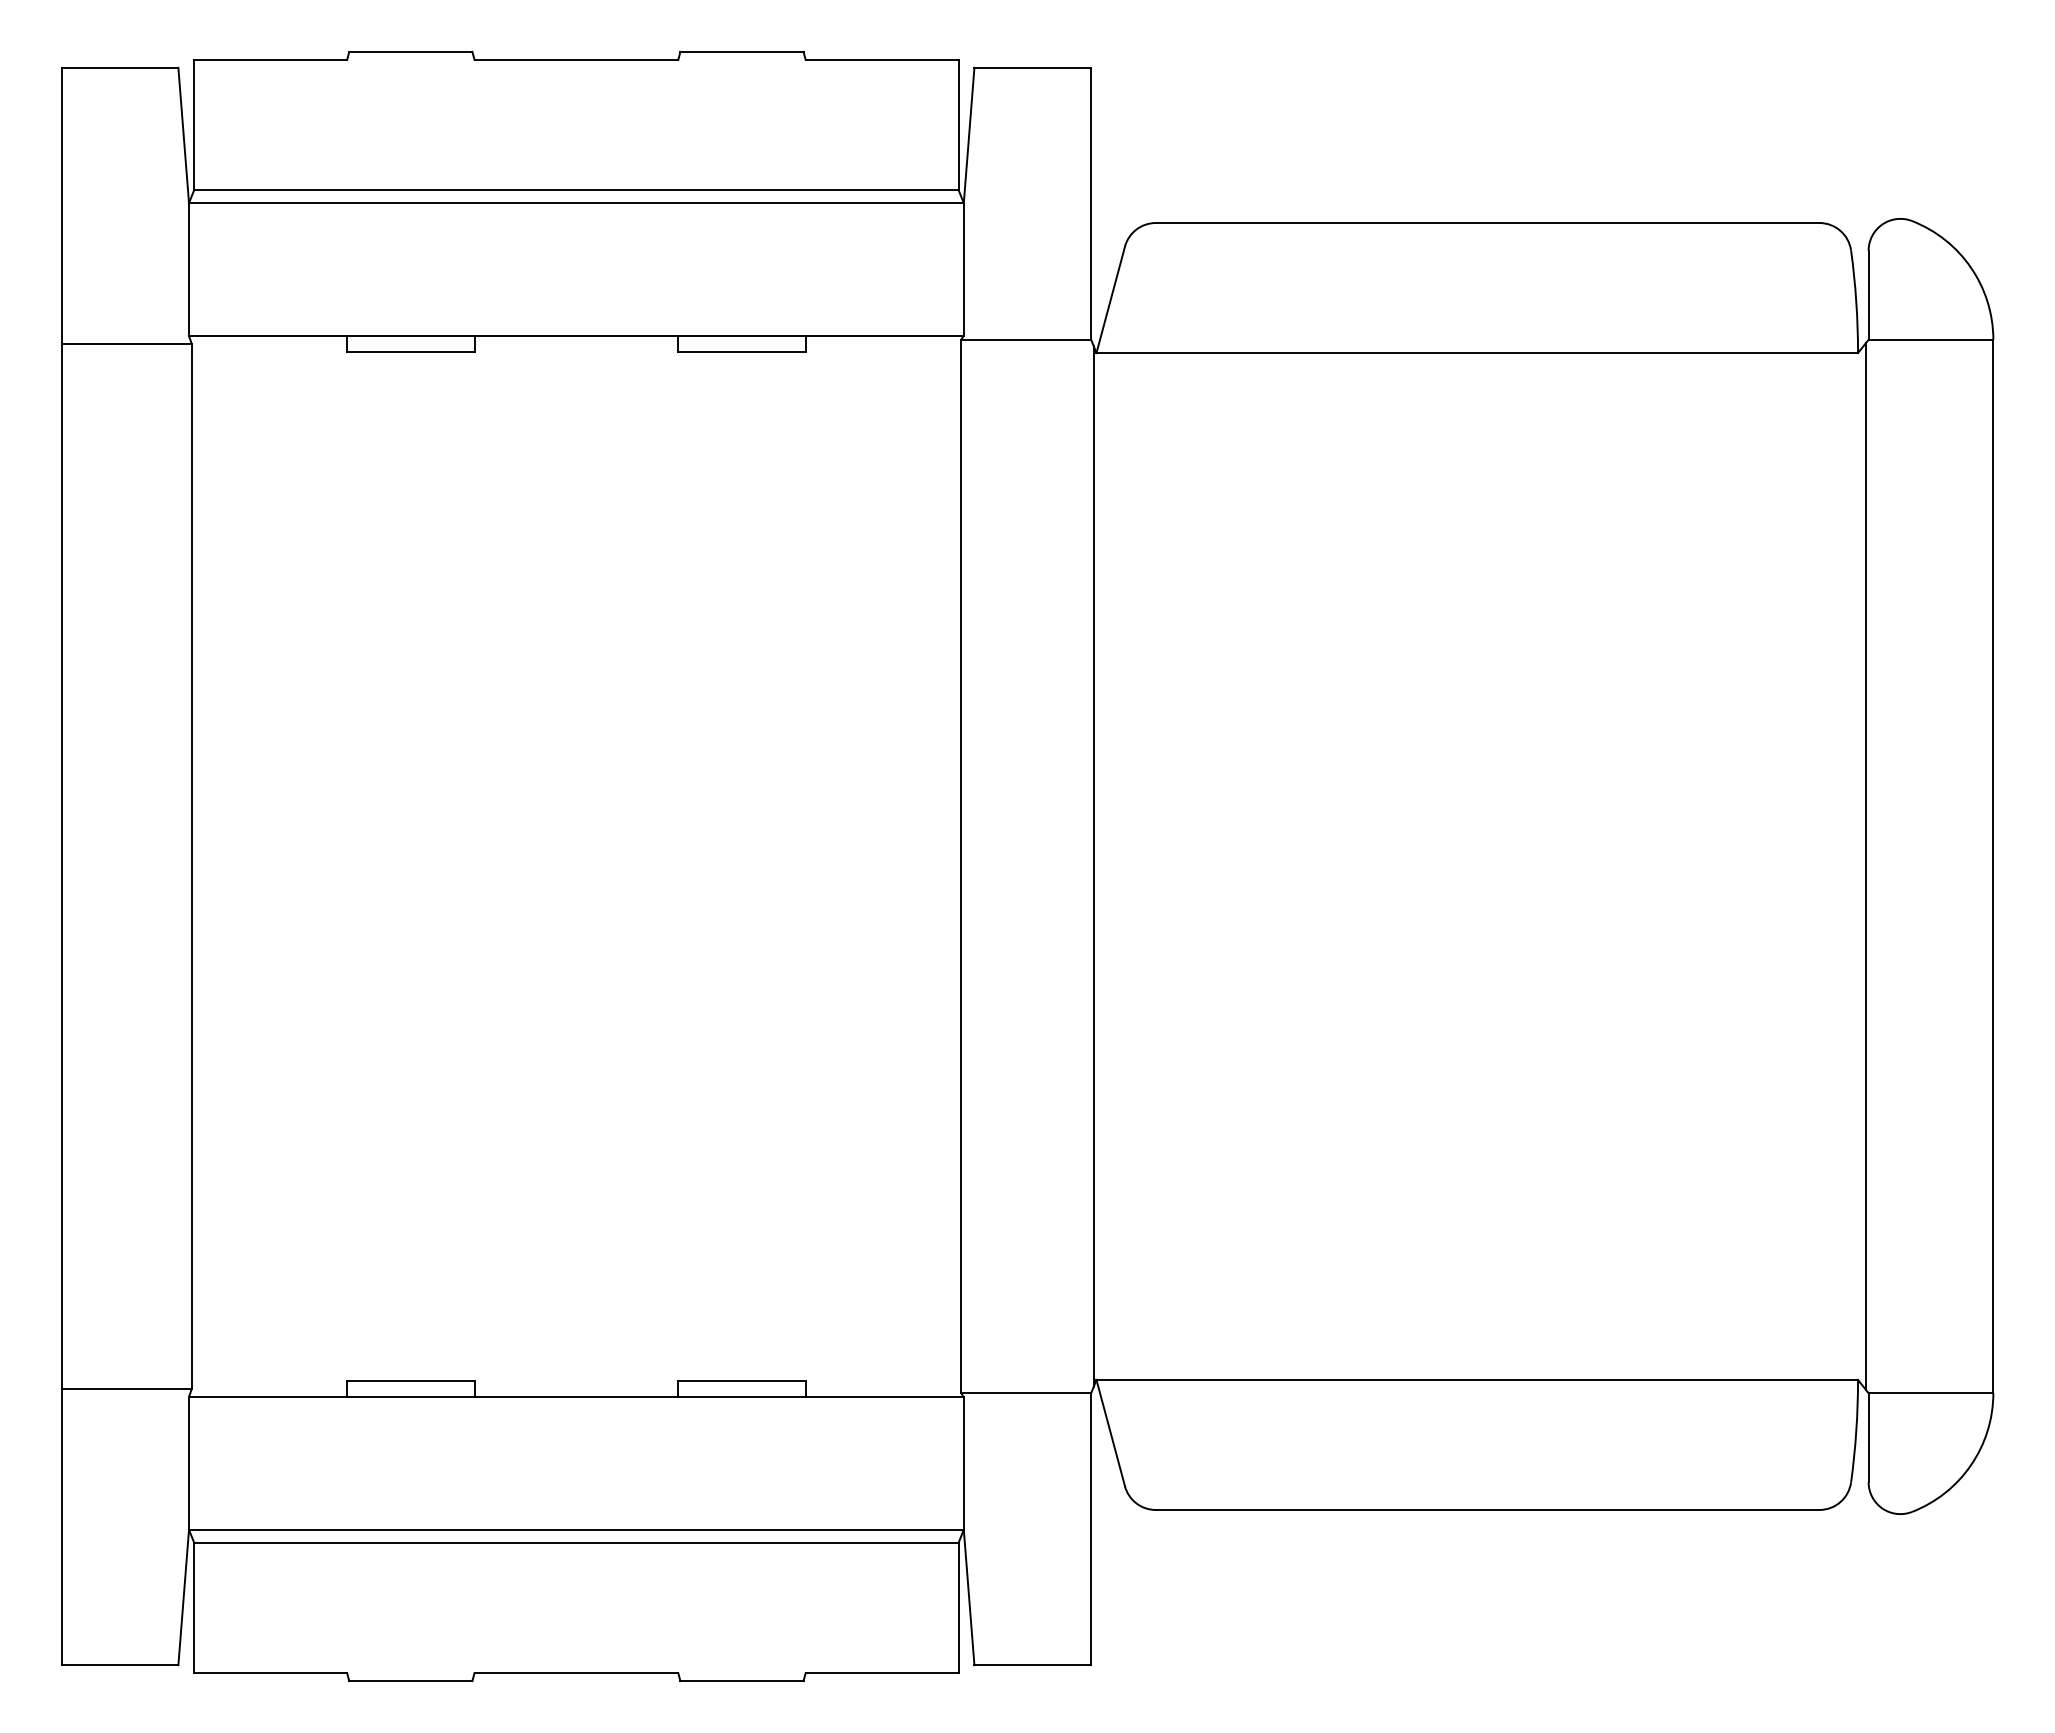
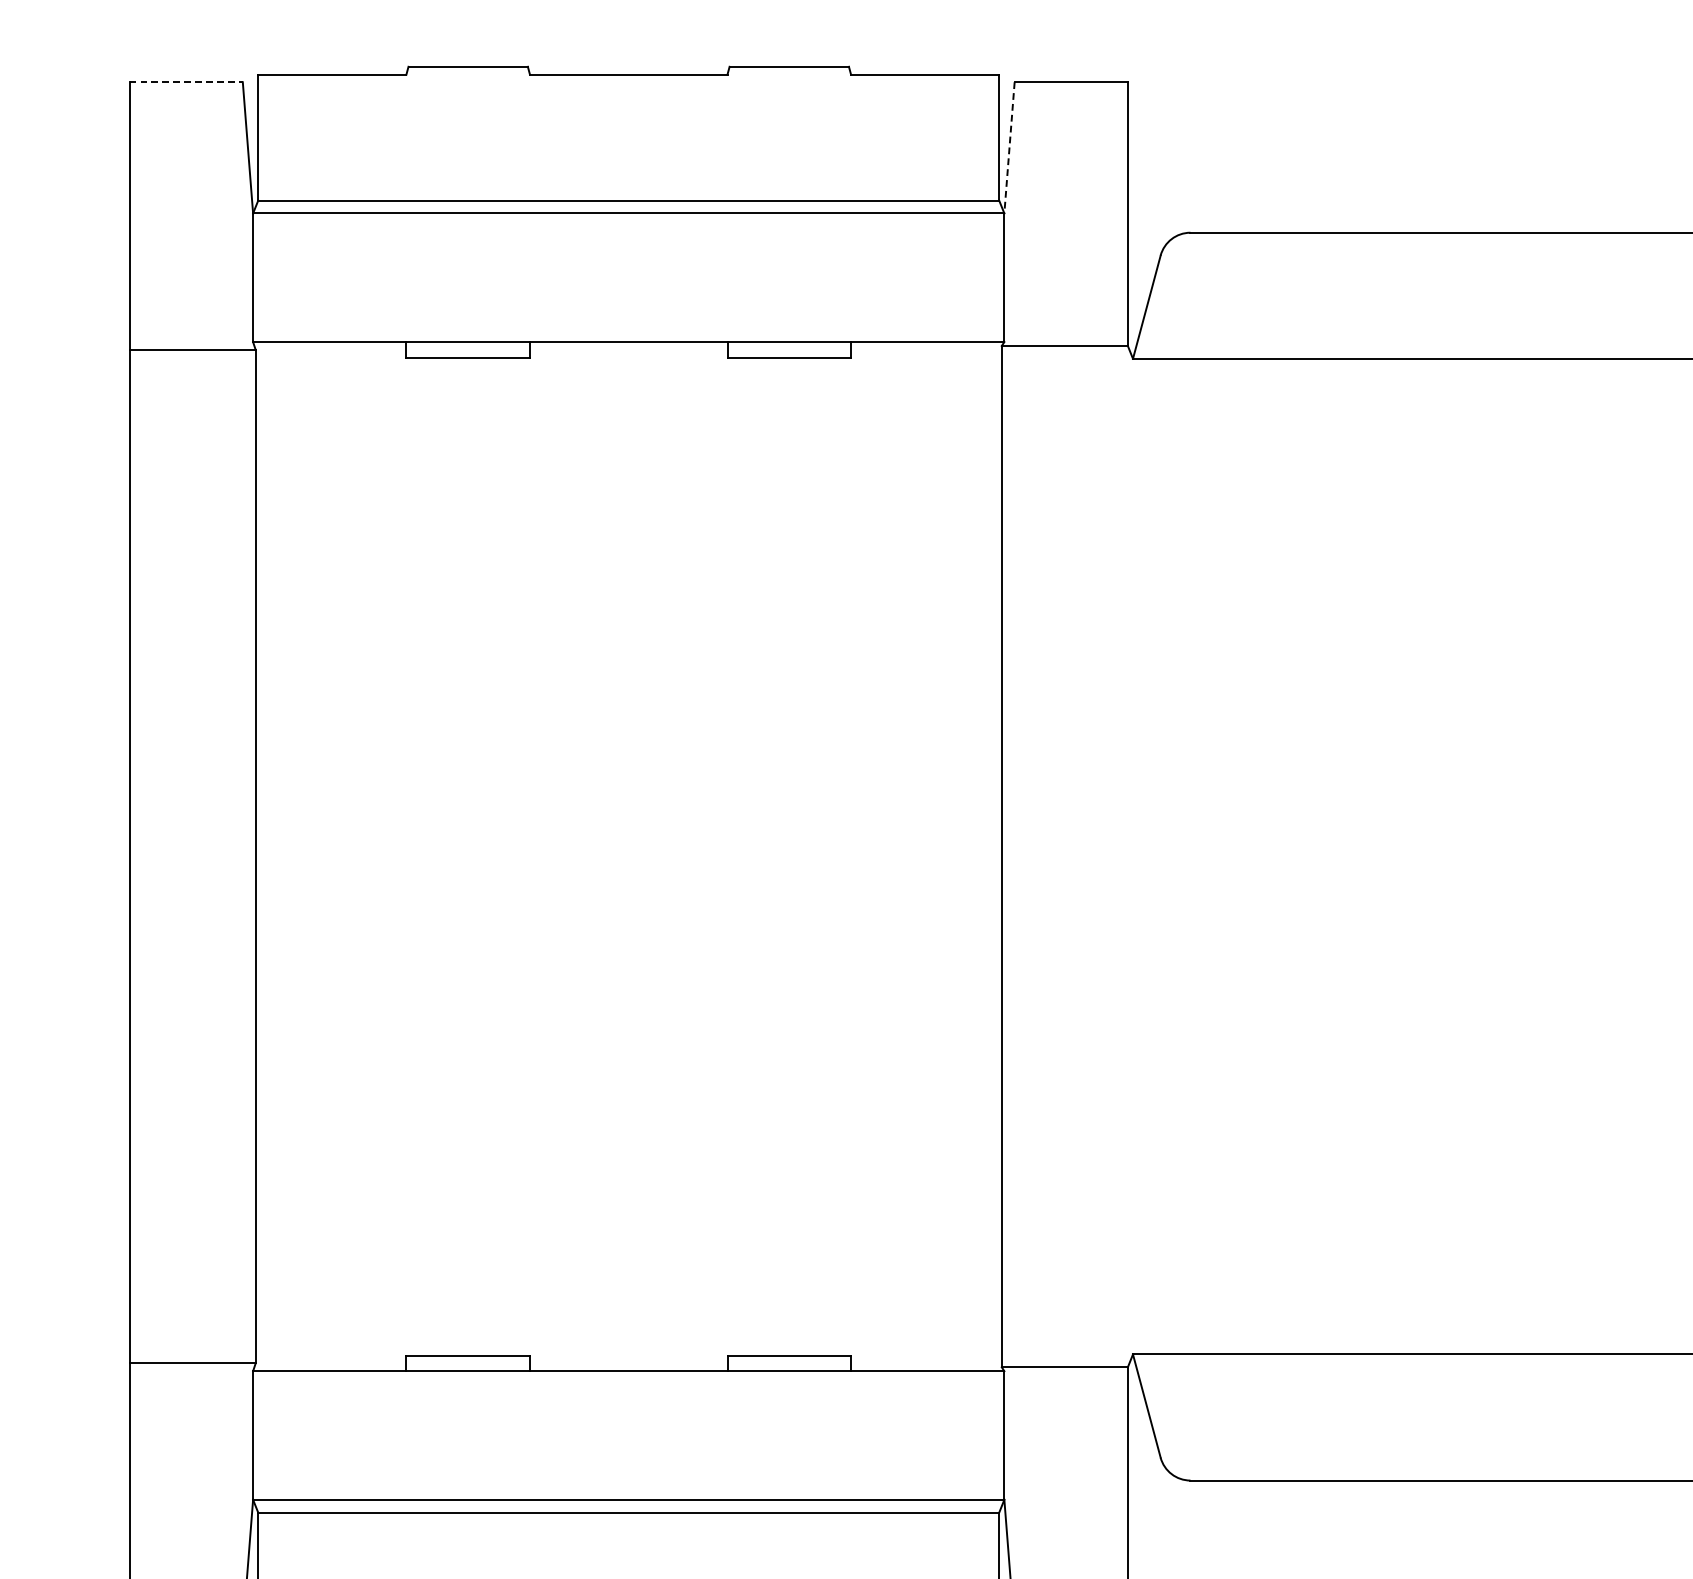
line: (120, 67) -> (186, 81), solid -> dashed
line: (969, 135) -> (1009, 147), solid -> dashed
line: (1093, 866) -> (1130, 856), removed

